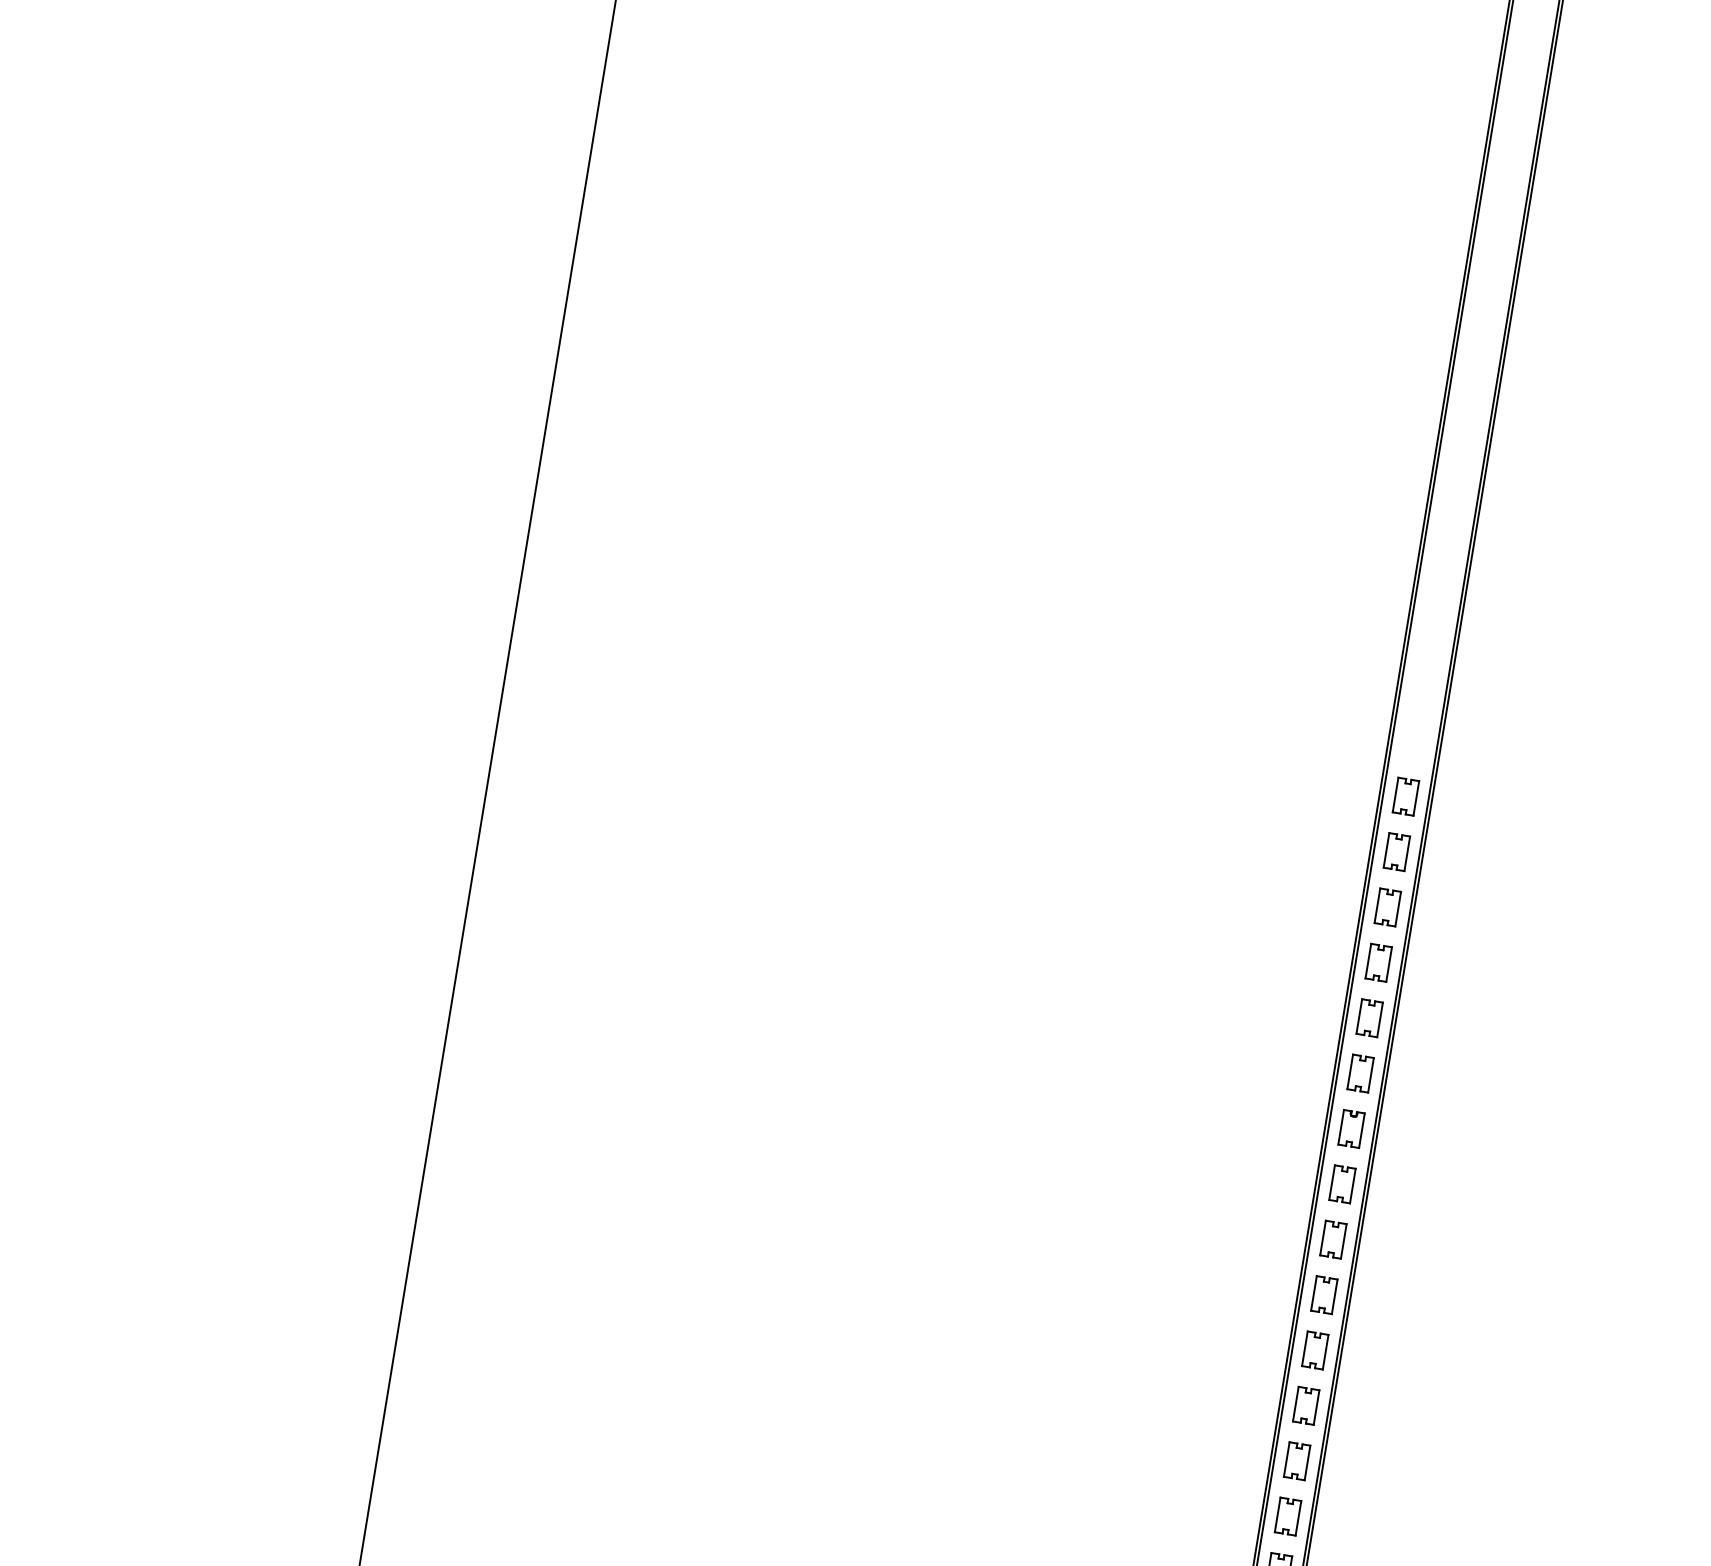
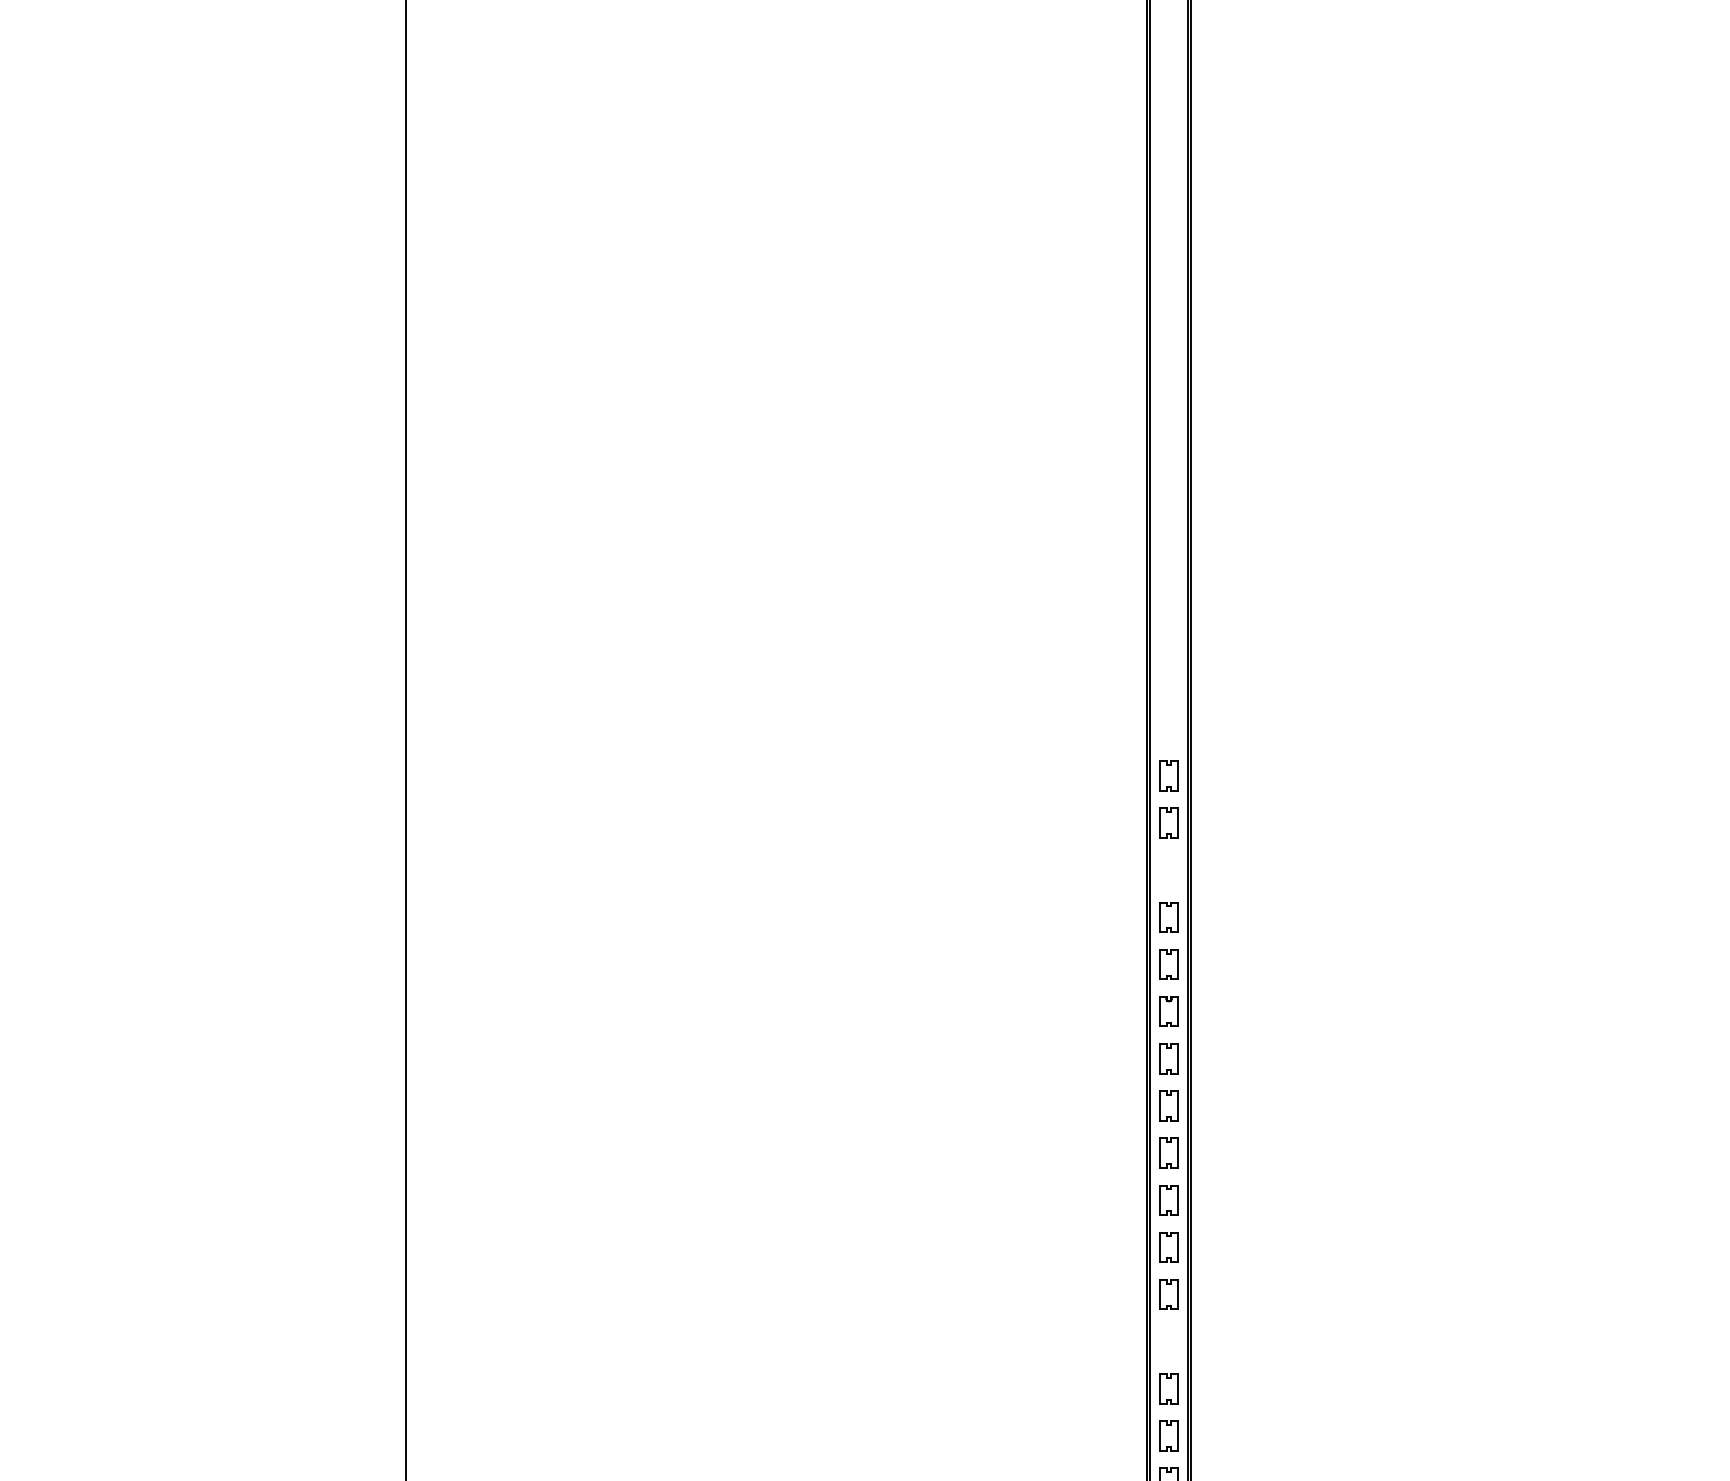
part: (1405, 796) -> (1168, 728), removed
part: (1378, 963) -> (1168, 870), removed
part: (1287, 1516) -> (1168, 1341), removed

